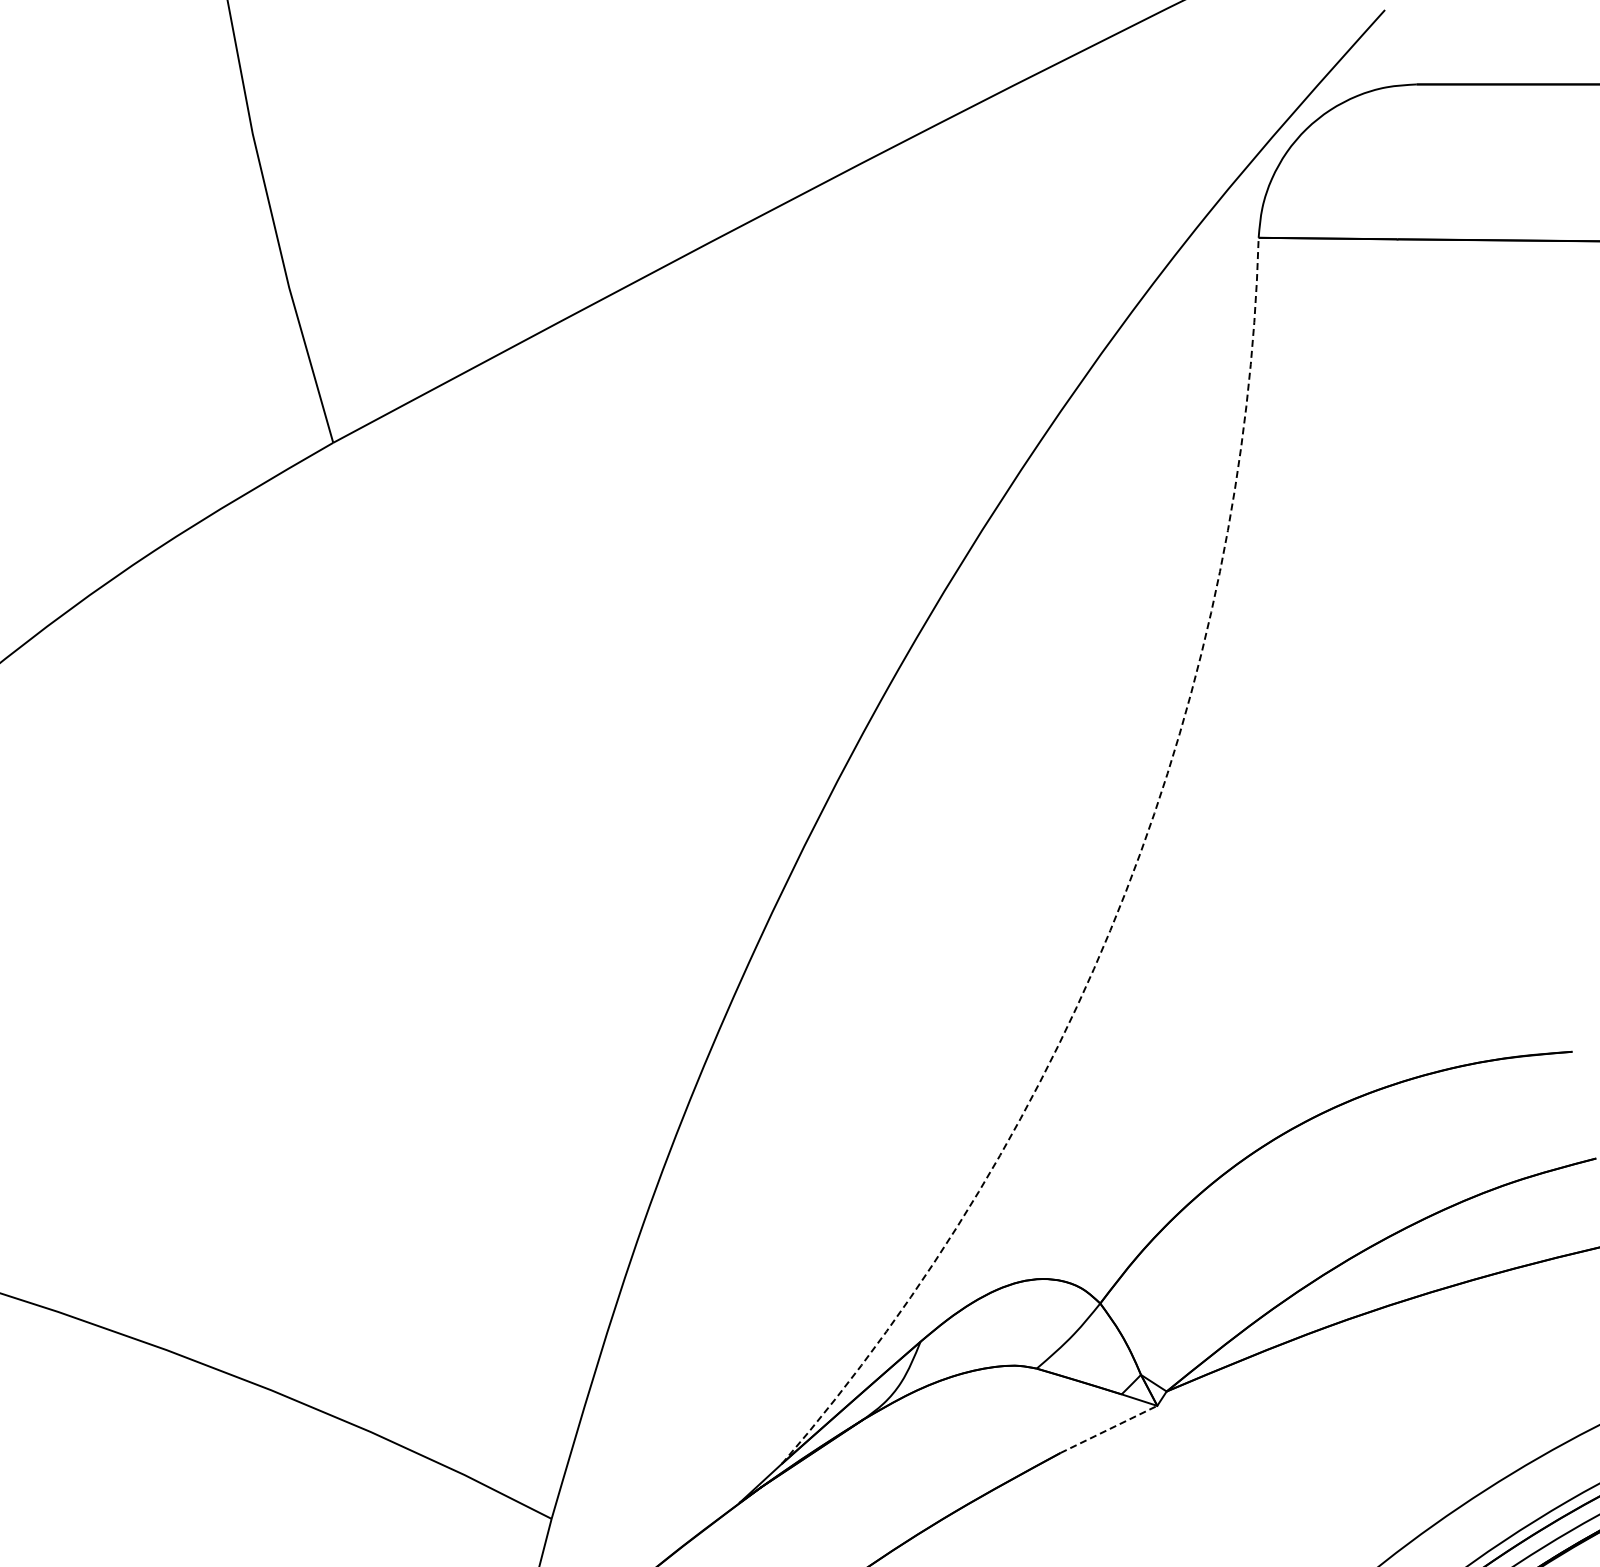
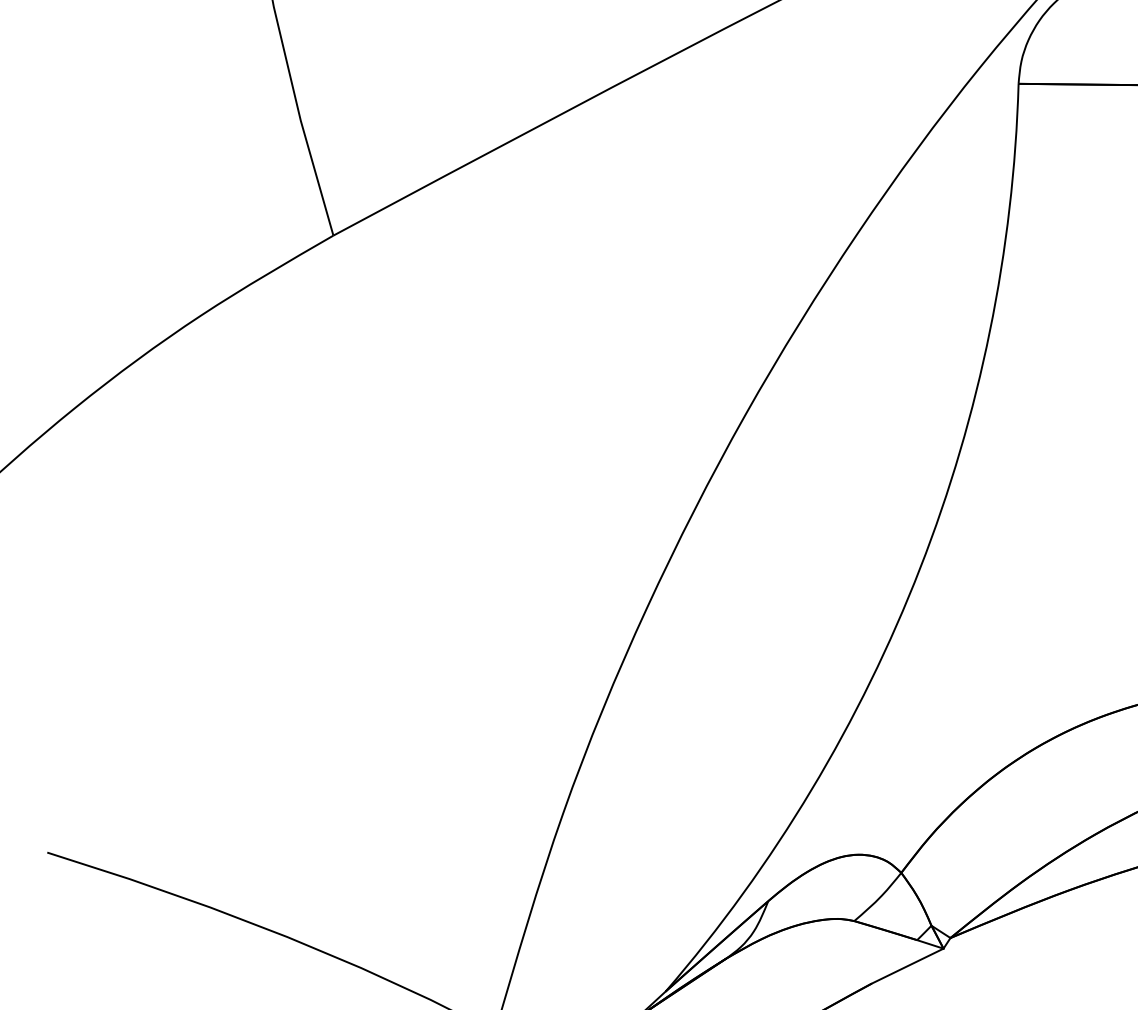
arc: (1125, 891) -> (920, 567), dashed -> solid
line: (1108, 1429) -> (907, 966), dashed -> solid

